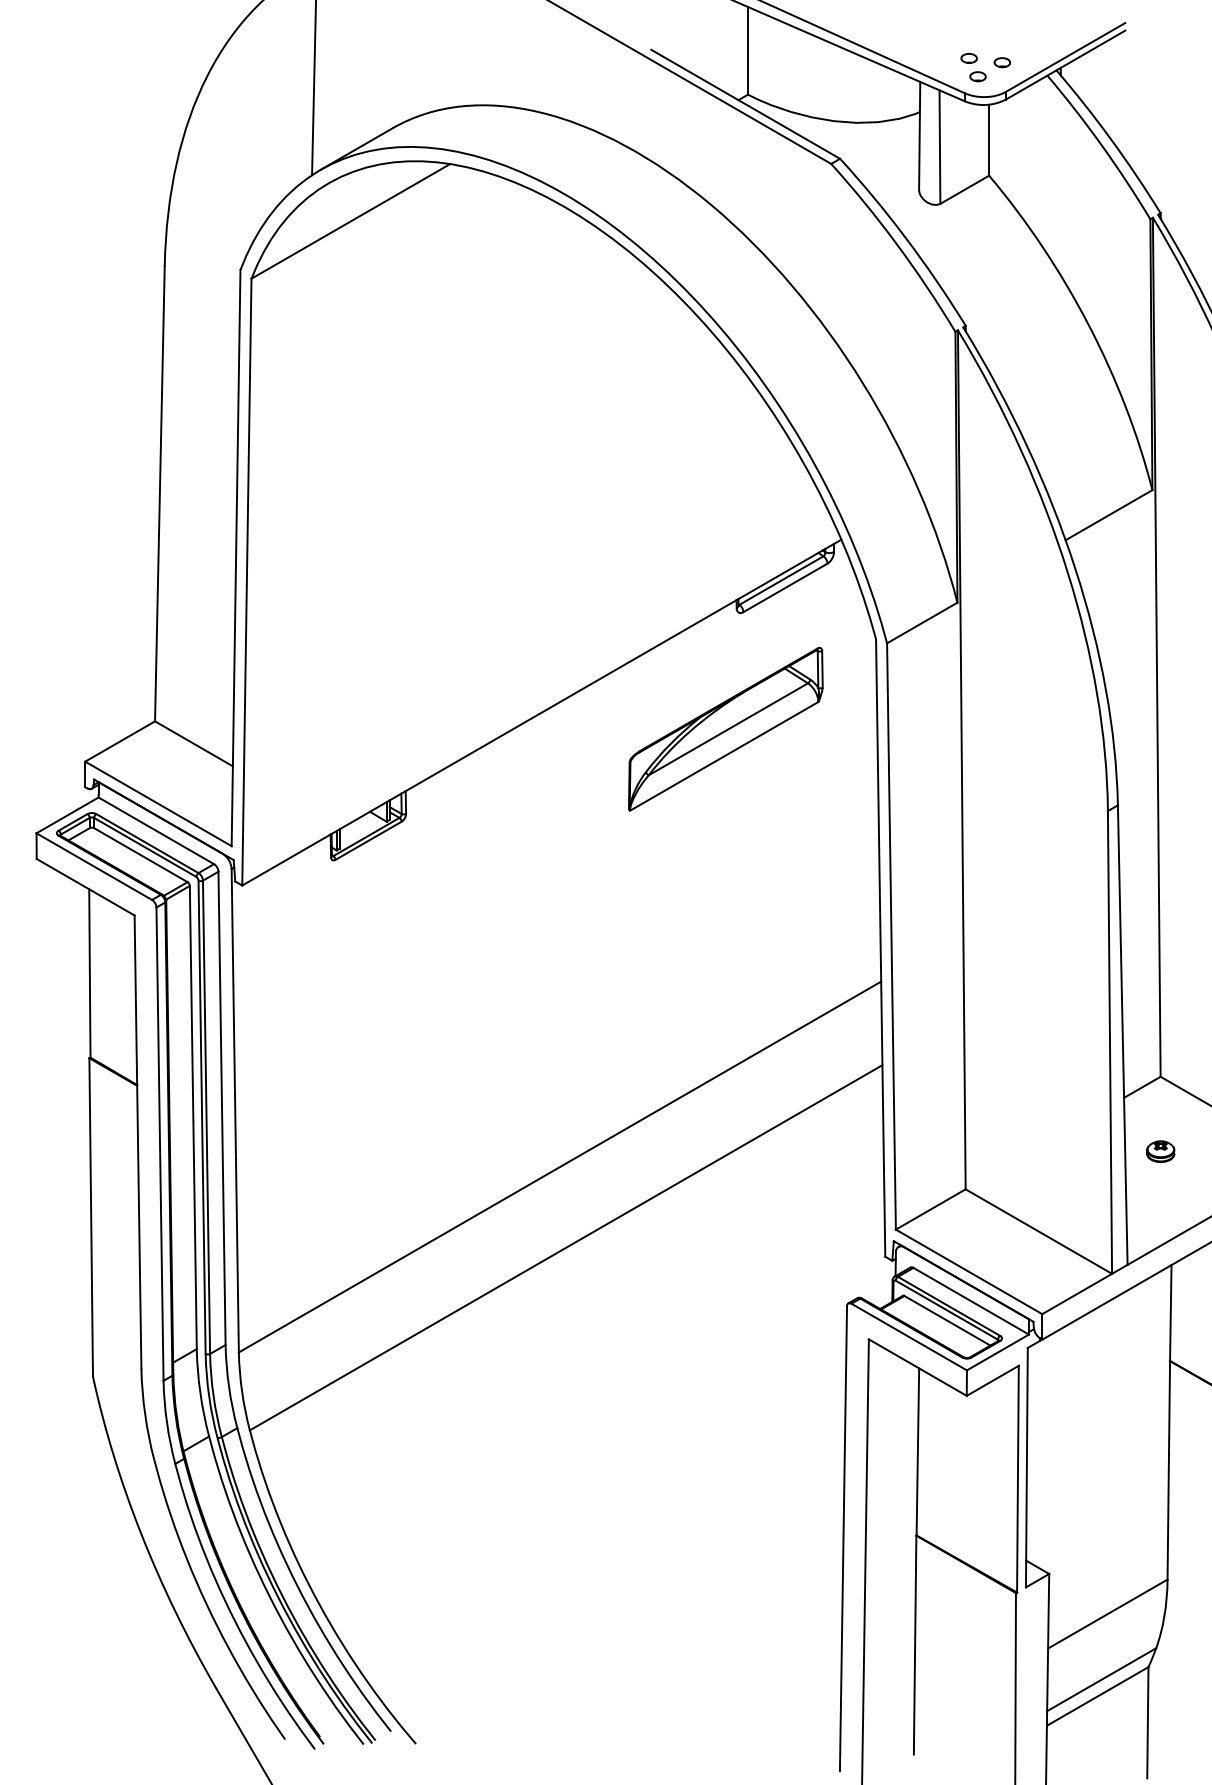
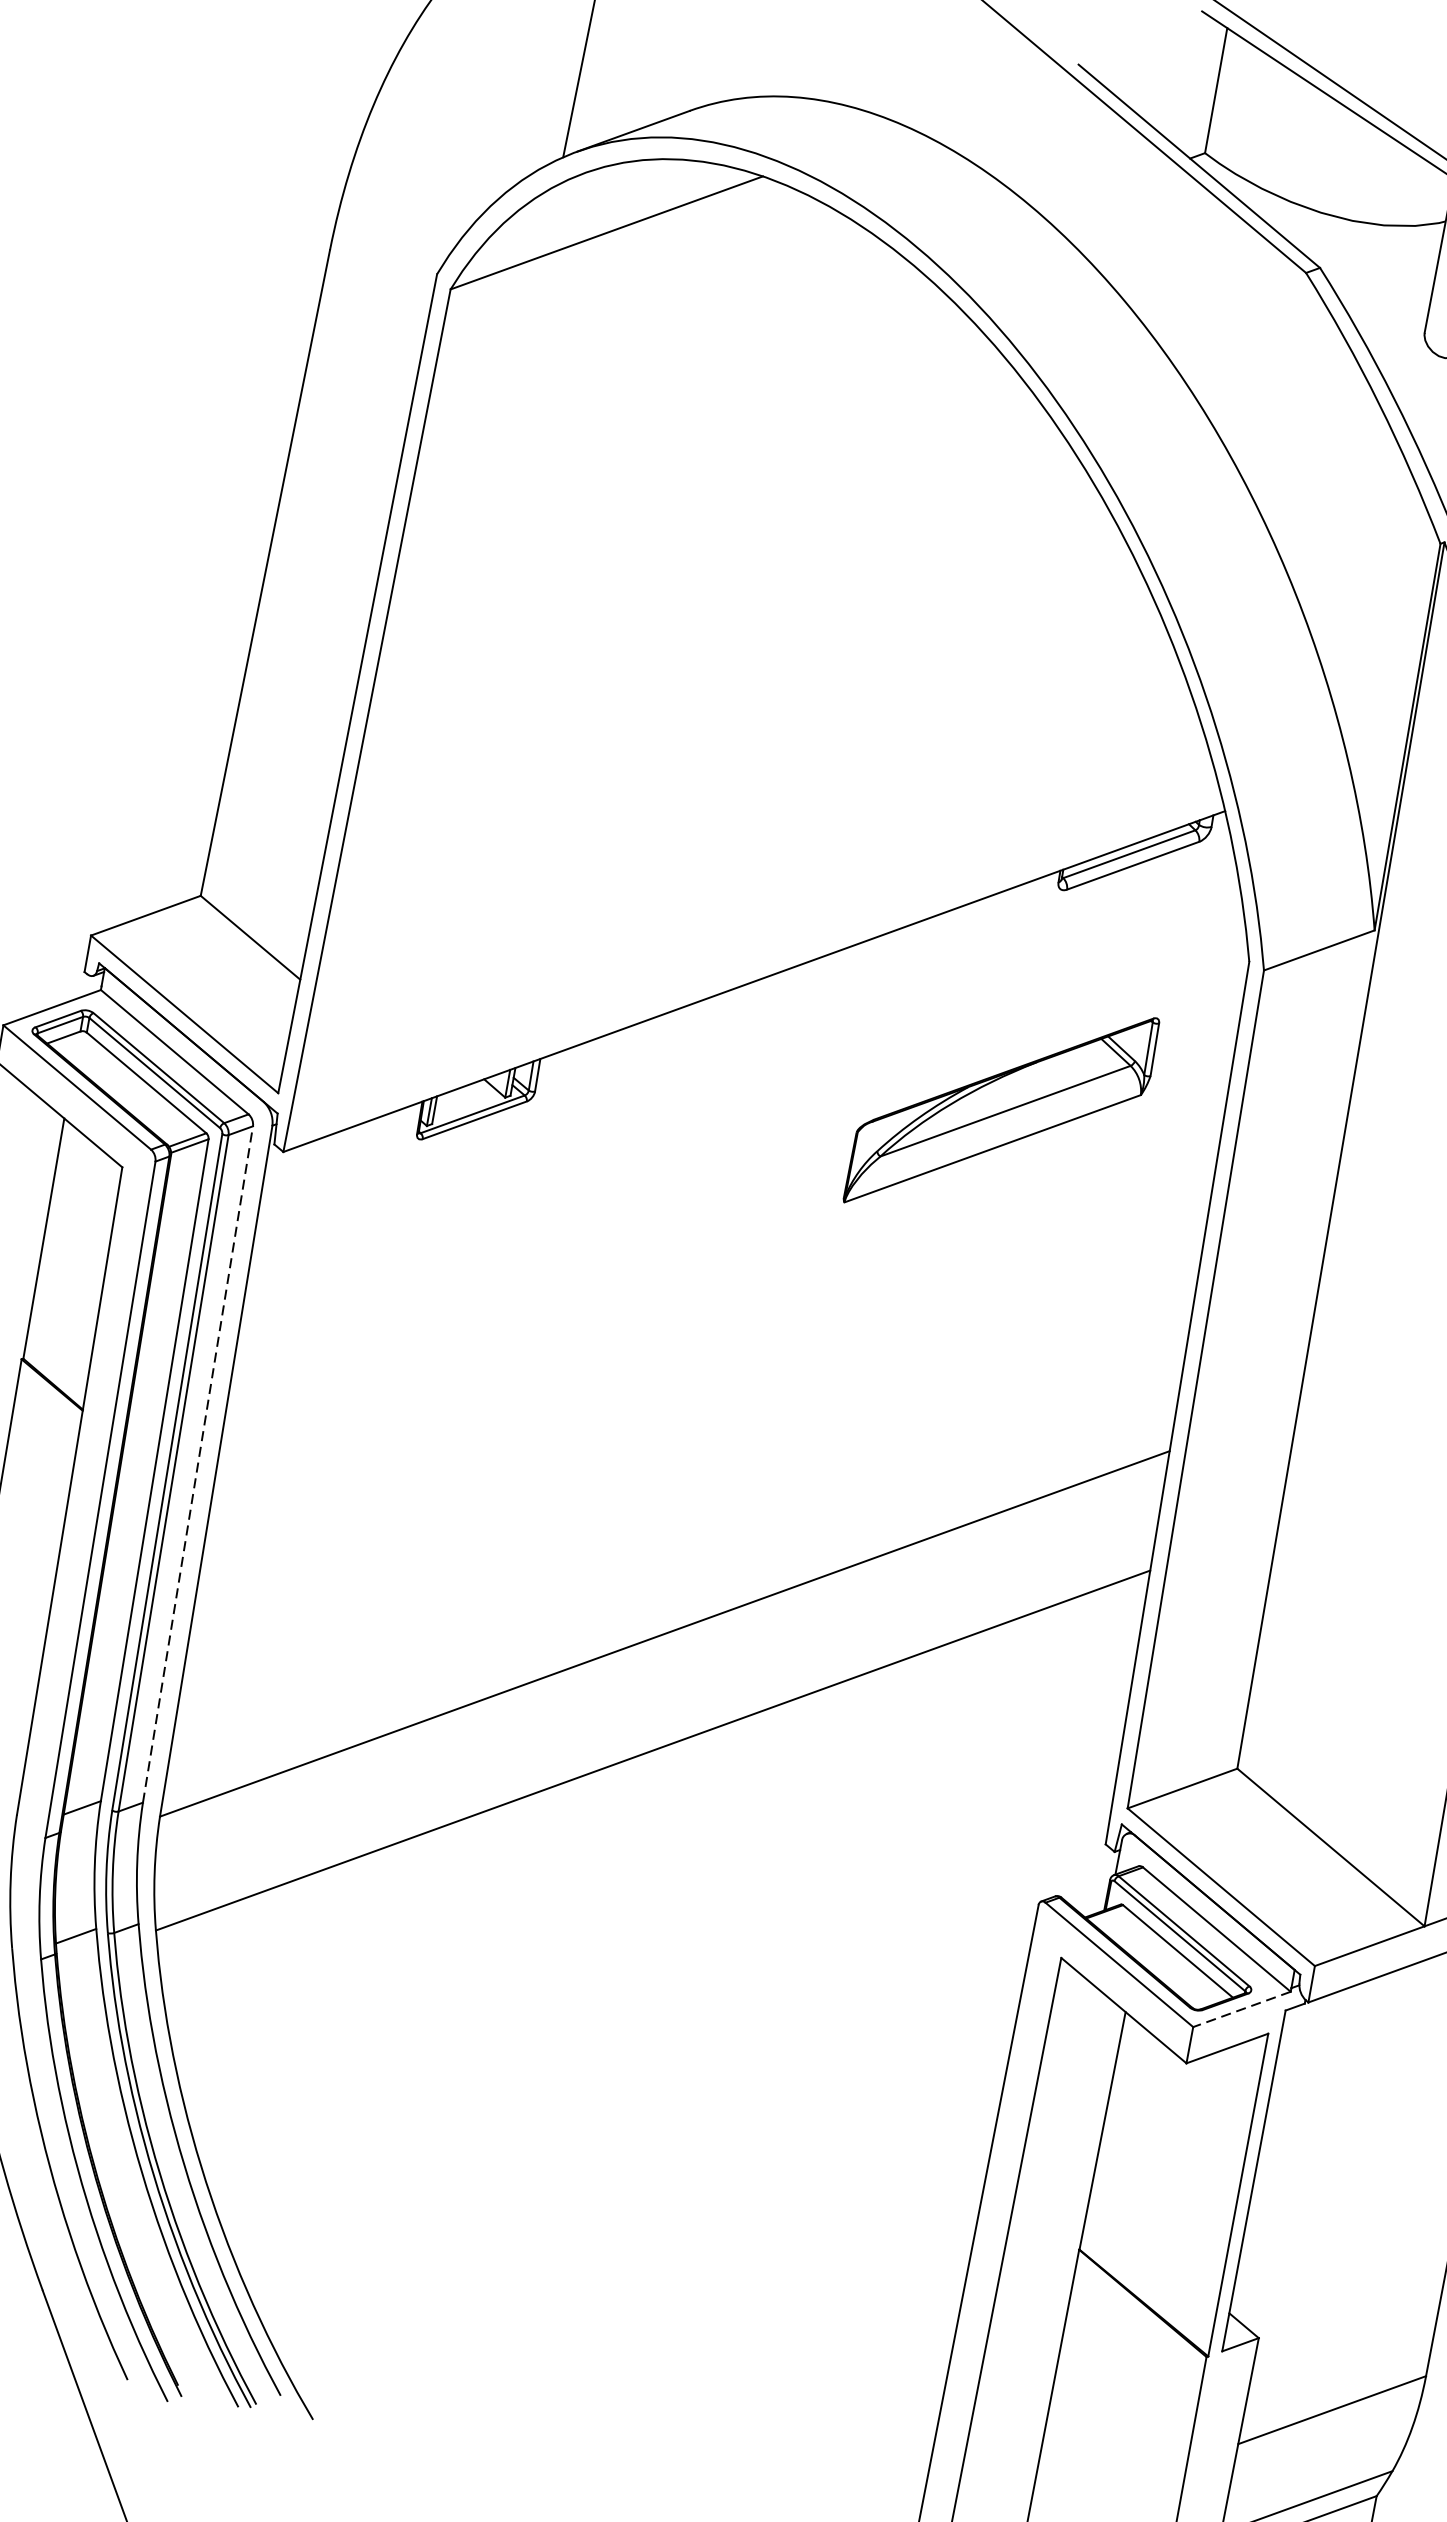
part: (725, 729) -> (1001, 1110), moved
line: (222, 1108) -> (198, 1464), solid -> dashed
line: (997, 1352) -> (1241, 2009), solid -> dashed

